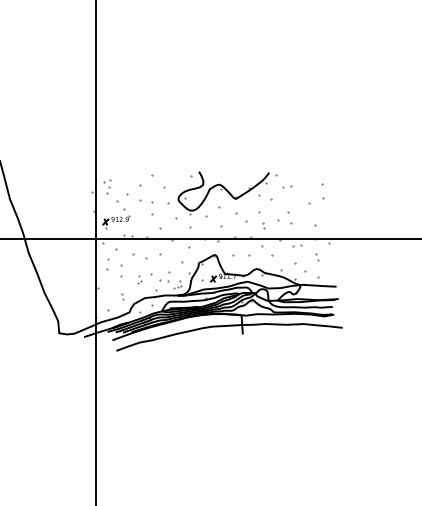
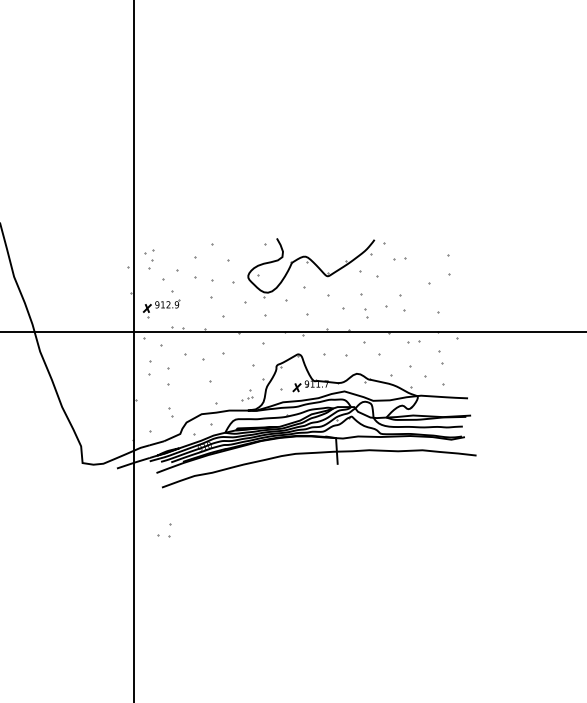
part: (317, 257) -> (441, 357), size x1.6
part: (164, 276) -> (163, 530), moved
part: (139, 279) -> (194, 388), removed

